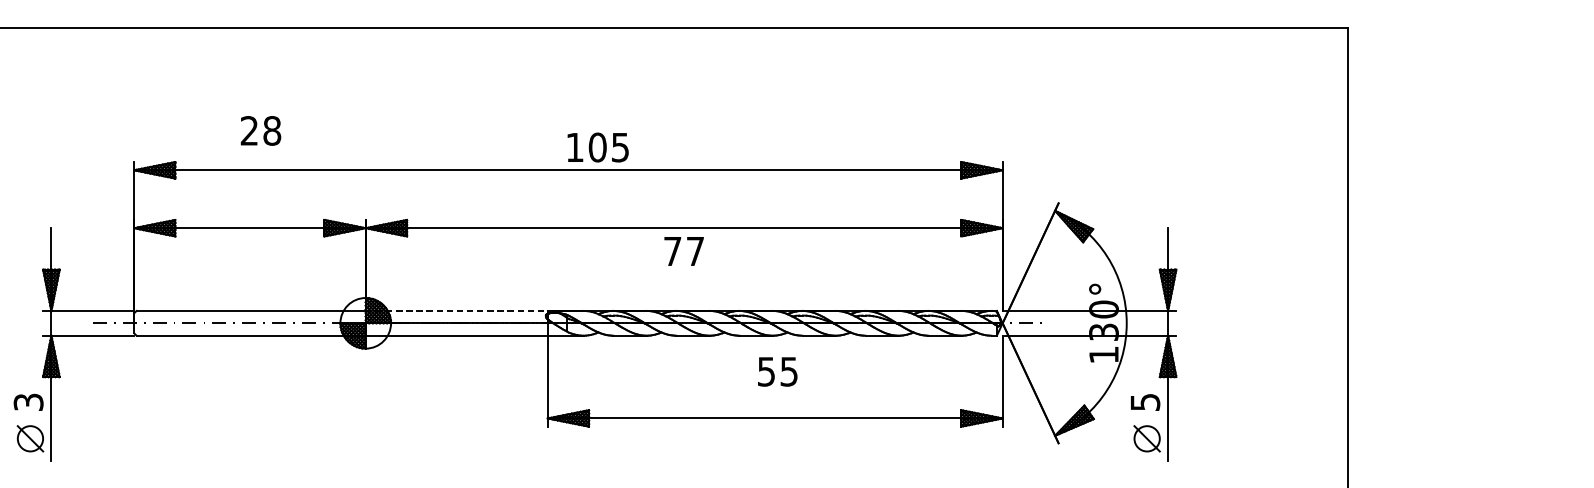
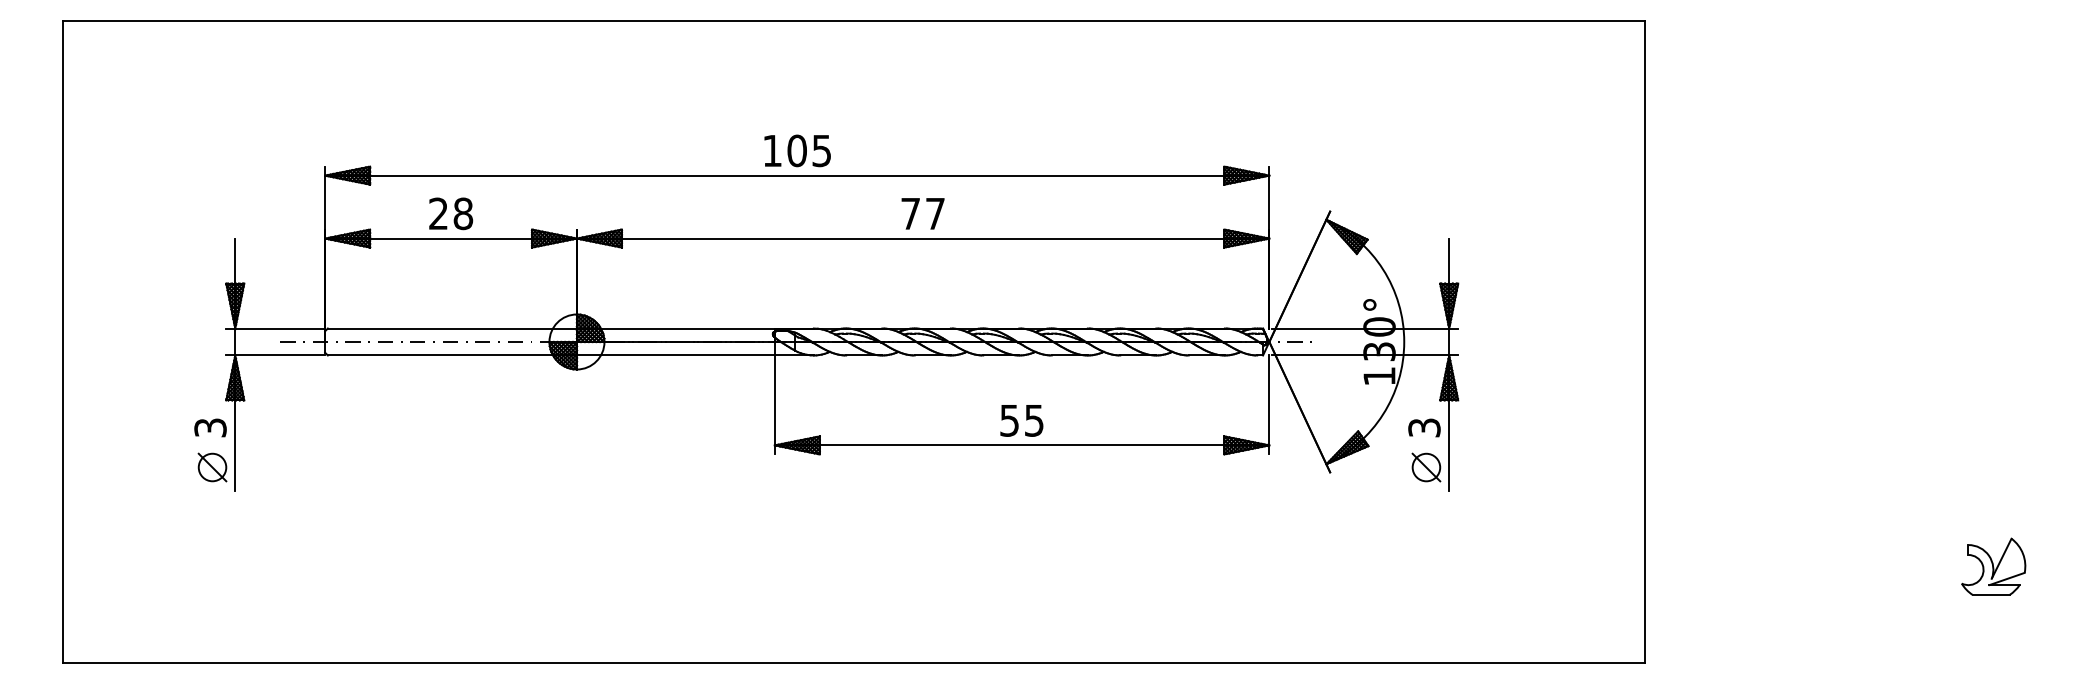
text: (261, 130) -> (451, 213), moved
text: (598, 147) -> (797, 150), moved
text: (683, 251) -> (922, 213), moved
line: (456, 310) -> (675, 328), dashed -> solid
text: (777, 371) -> (1021, 420), moved
text: (1144, 401) -> (1423, 427), 5 -> 3

